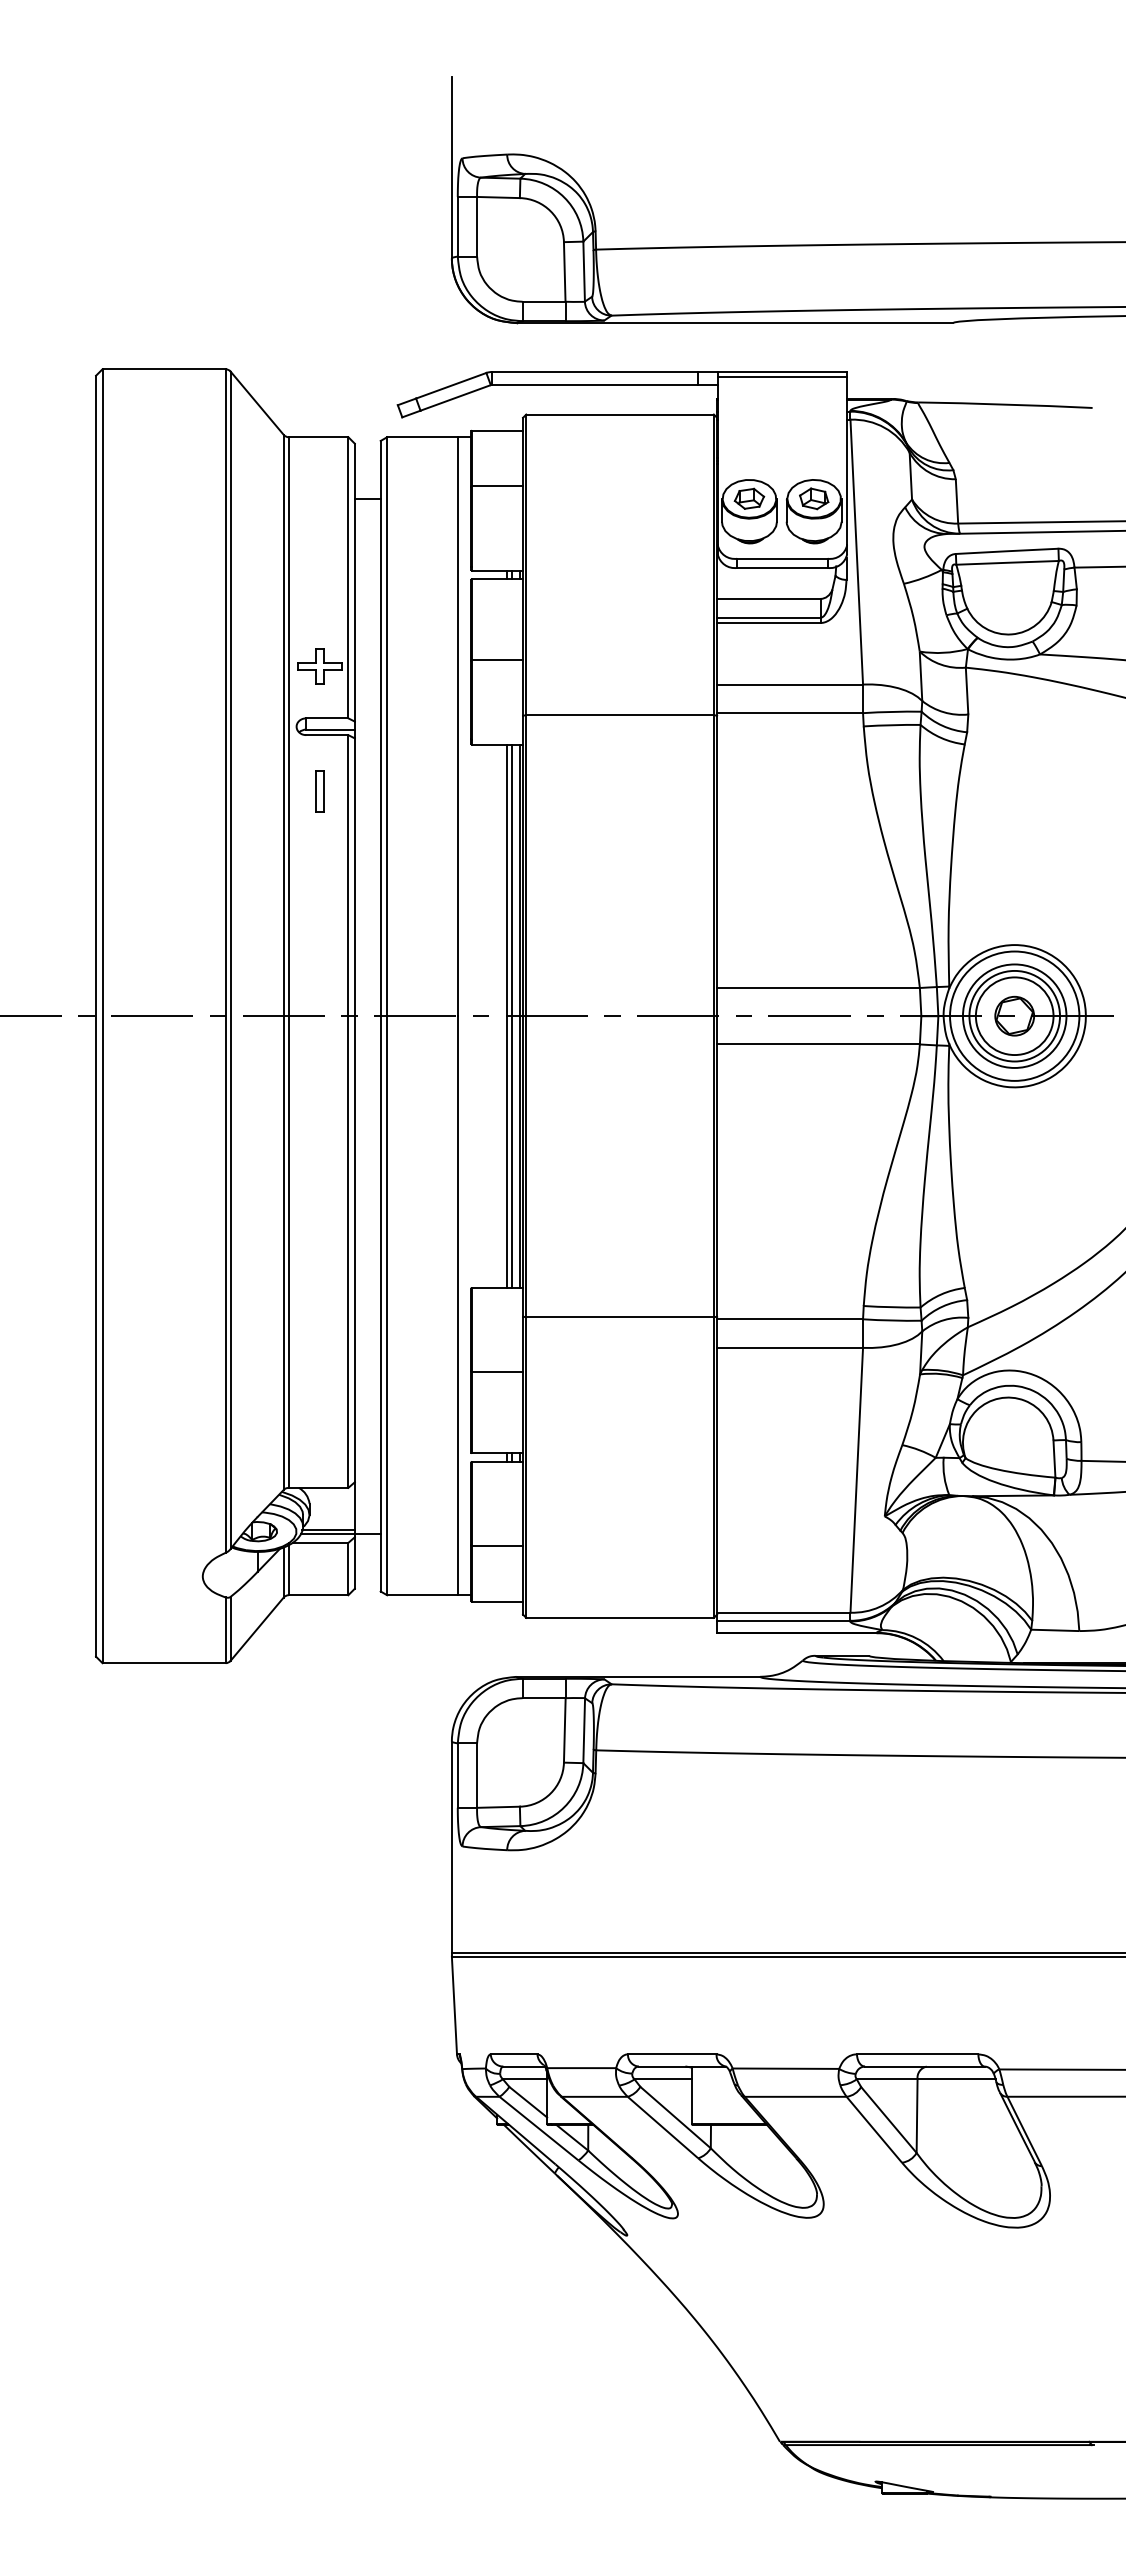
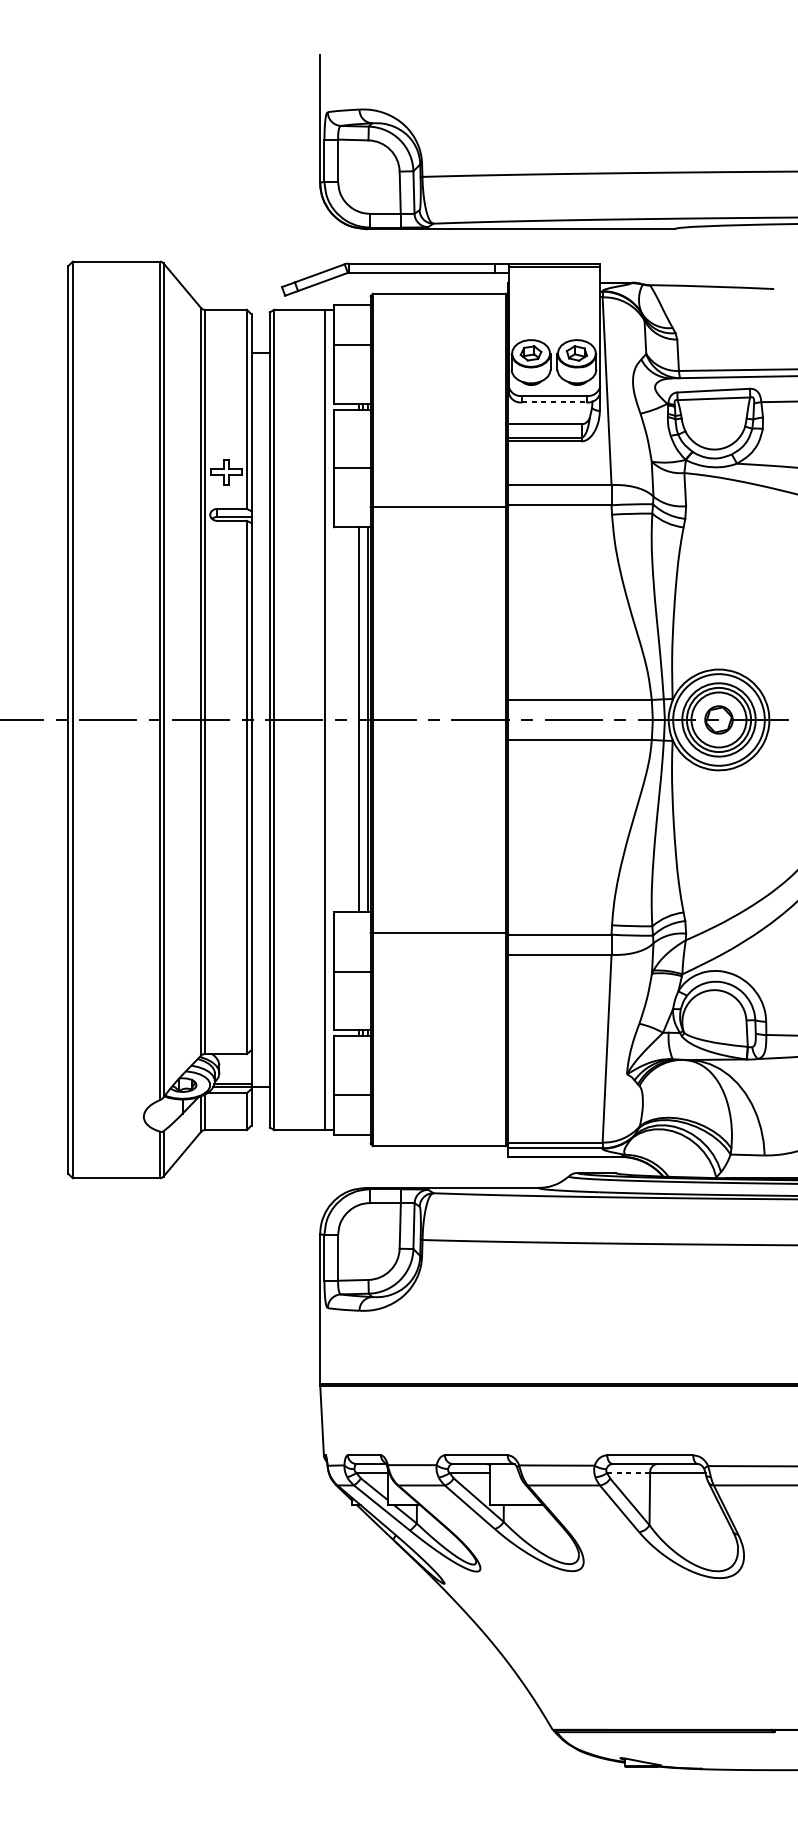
line: (782, 567) -> (554, 402), solid -> dashed
part: (319, 791) -> (226, 560), removed
line: (512, 1015) -> (363, 719), removed
line: (886, 2079) -> (628, 1473), solid -> dashed

